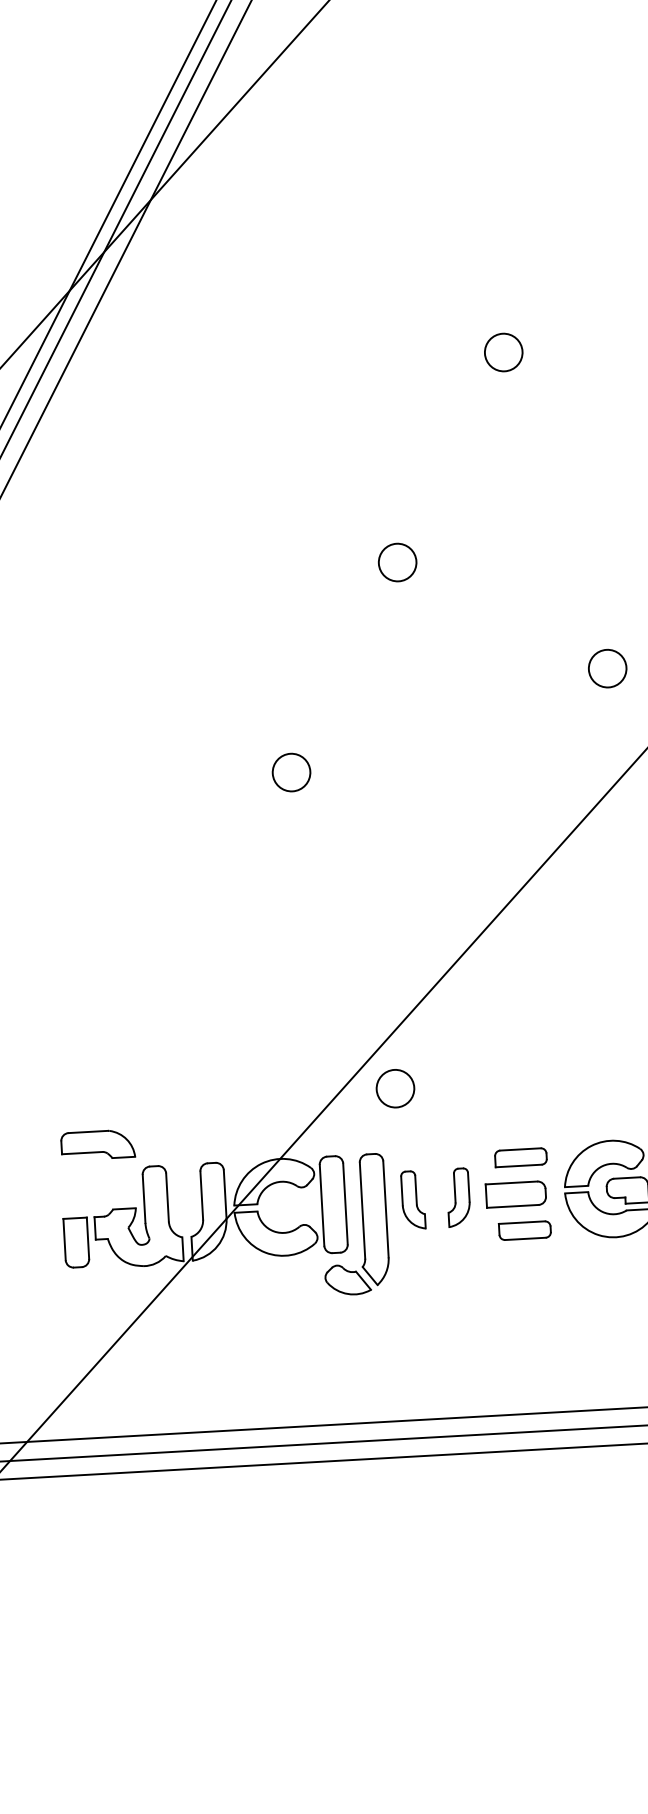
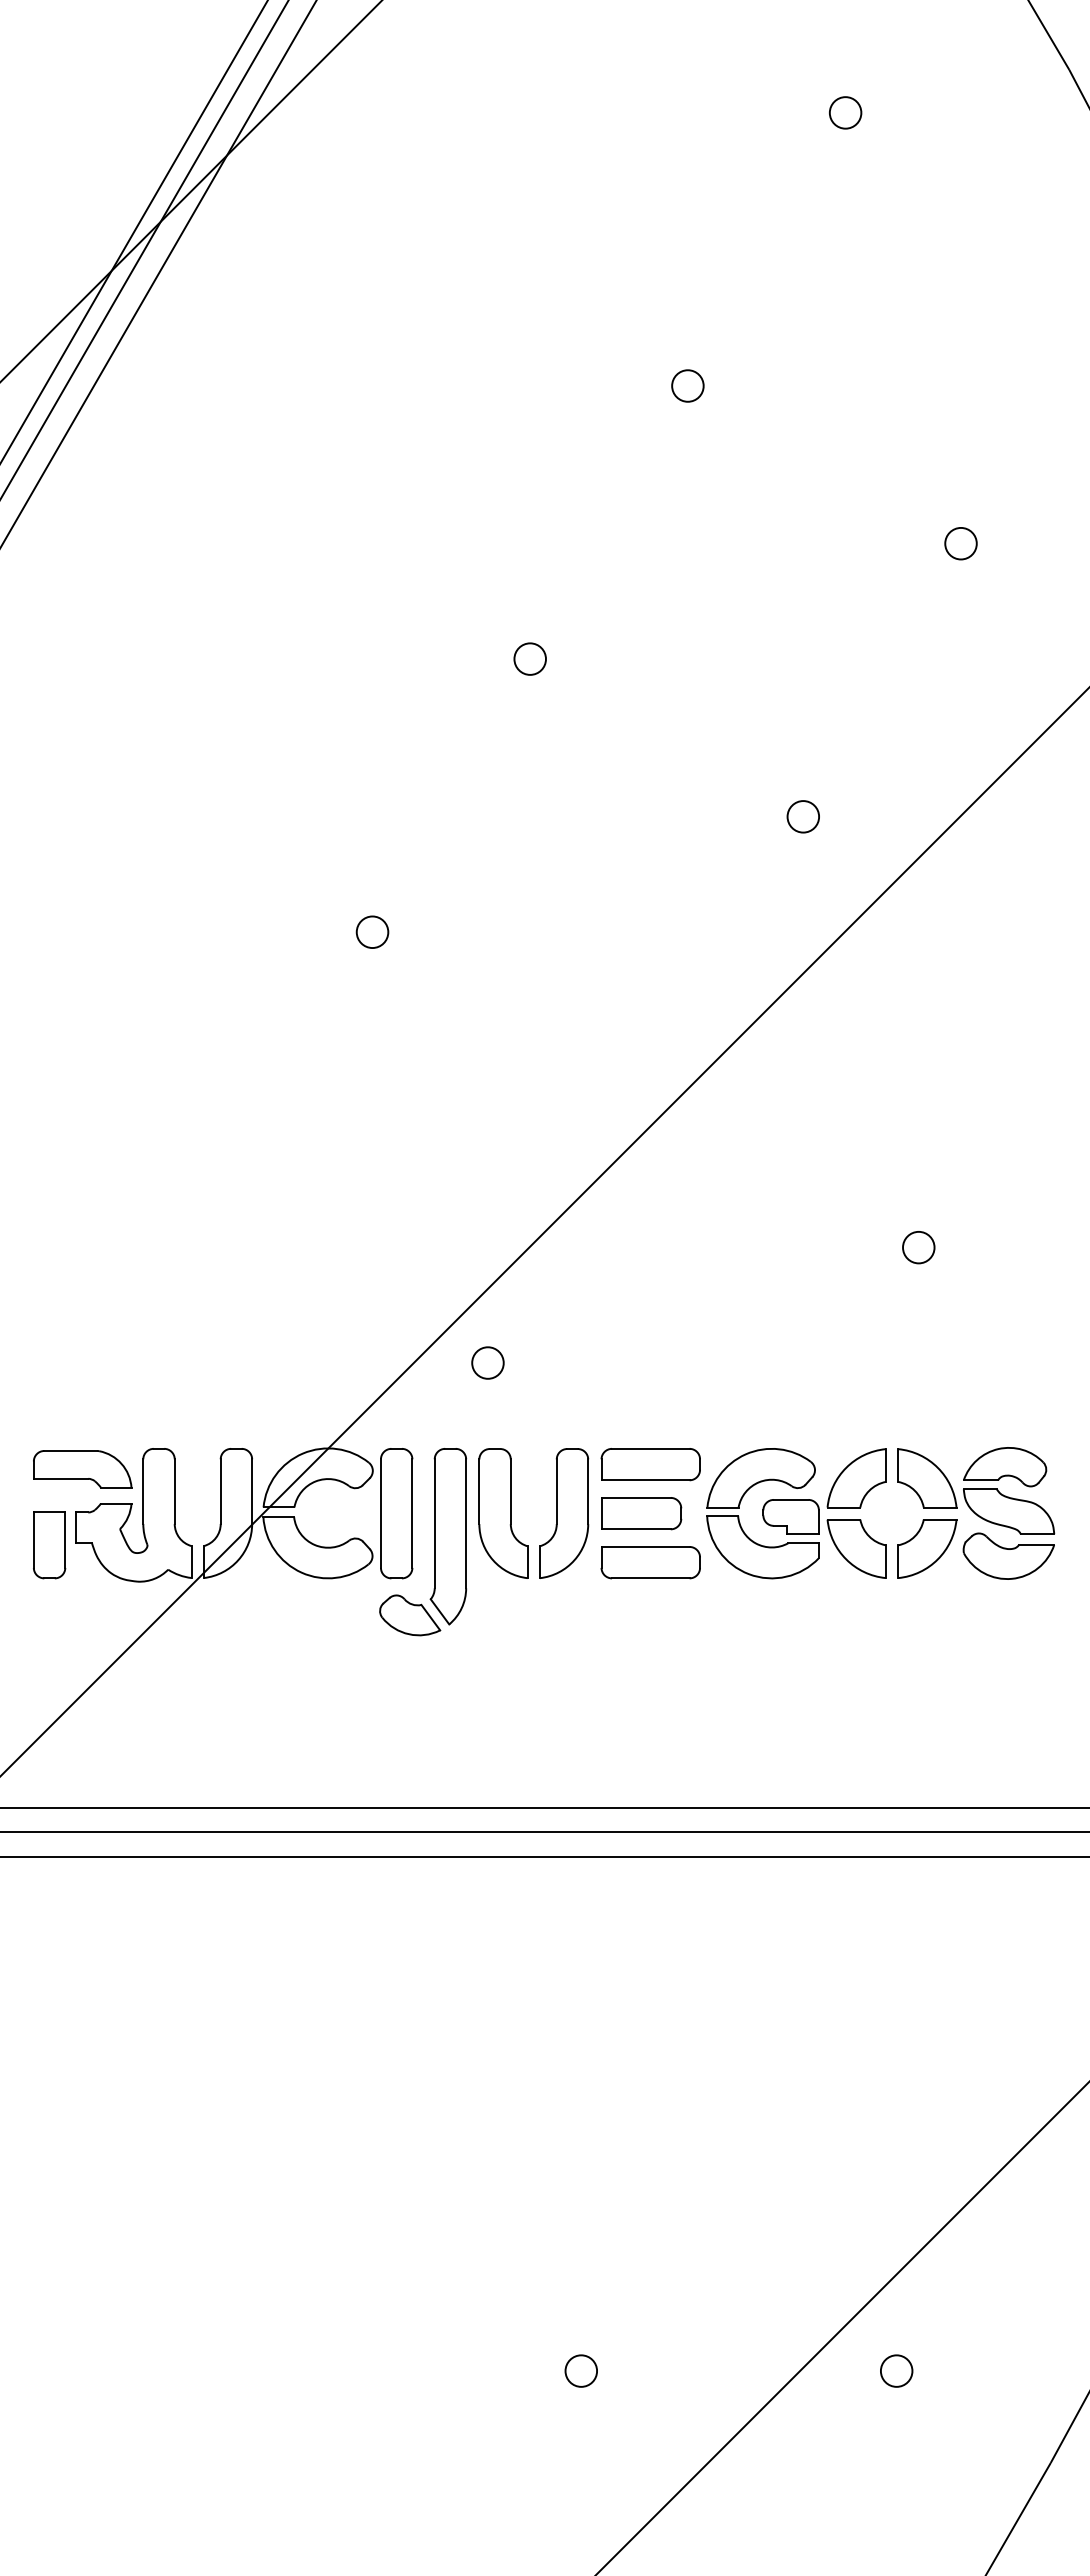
circle: (609, 142) -> (845, 112), added
circle: (503, 352) -> (687, 385), size x0.62
circle: (397, 562) -> (529, 658), size x0.62
circle: (607, 668) -> (803, 816), size x0.62
circle: (291, 772) -> (372, 932), size x0.62
circle: (395, 1088) -> (487, 1362), size x0.62
part: (97, 1145) -> (82, 1469), moved
part: (520, 1157) -> (650, 1464), size x1.43
part: (458, 1197) -> (564, 1513), size x1.67
part: (413, 1200) -> (503, 1513), size x1.67
part: (524, 1230) -> (650, 1562), size x1.43

